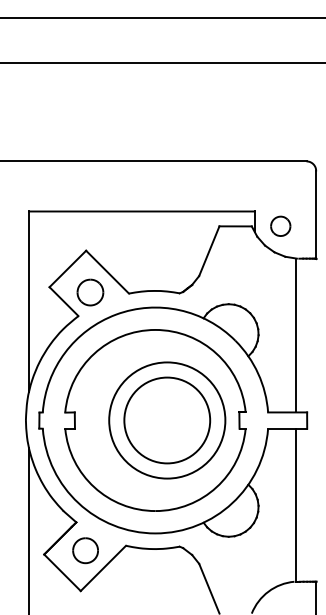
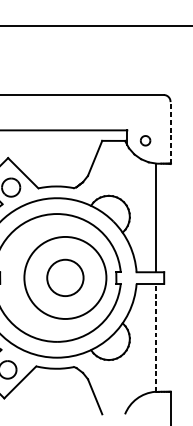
line: (316, 215) -> (170, 133), solid -> dashed
part: (280, 225) -> (145, 140), size x0.7
circle: (167, 420) -> (65, 277), size x0.6
line: (295, 505) -> (155, 337), solid -> dashed

